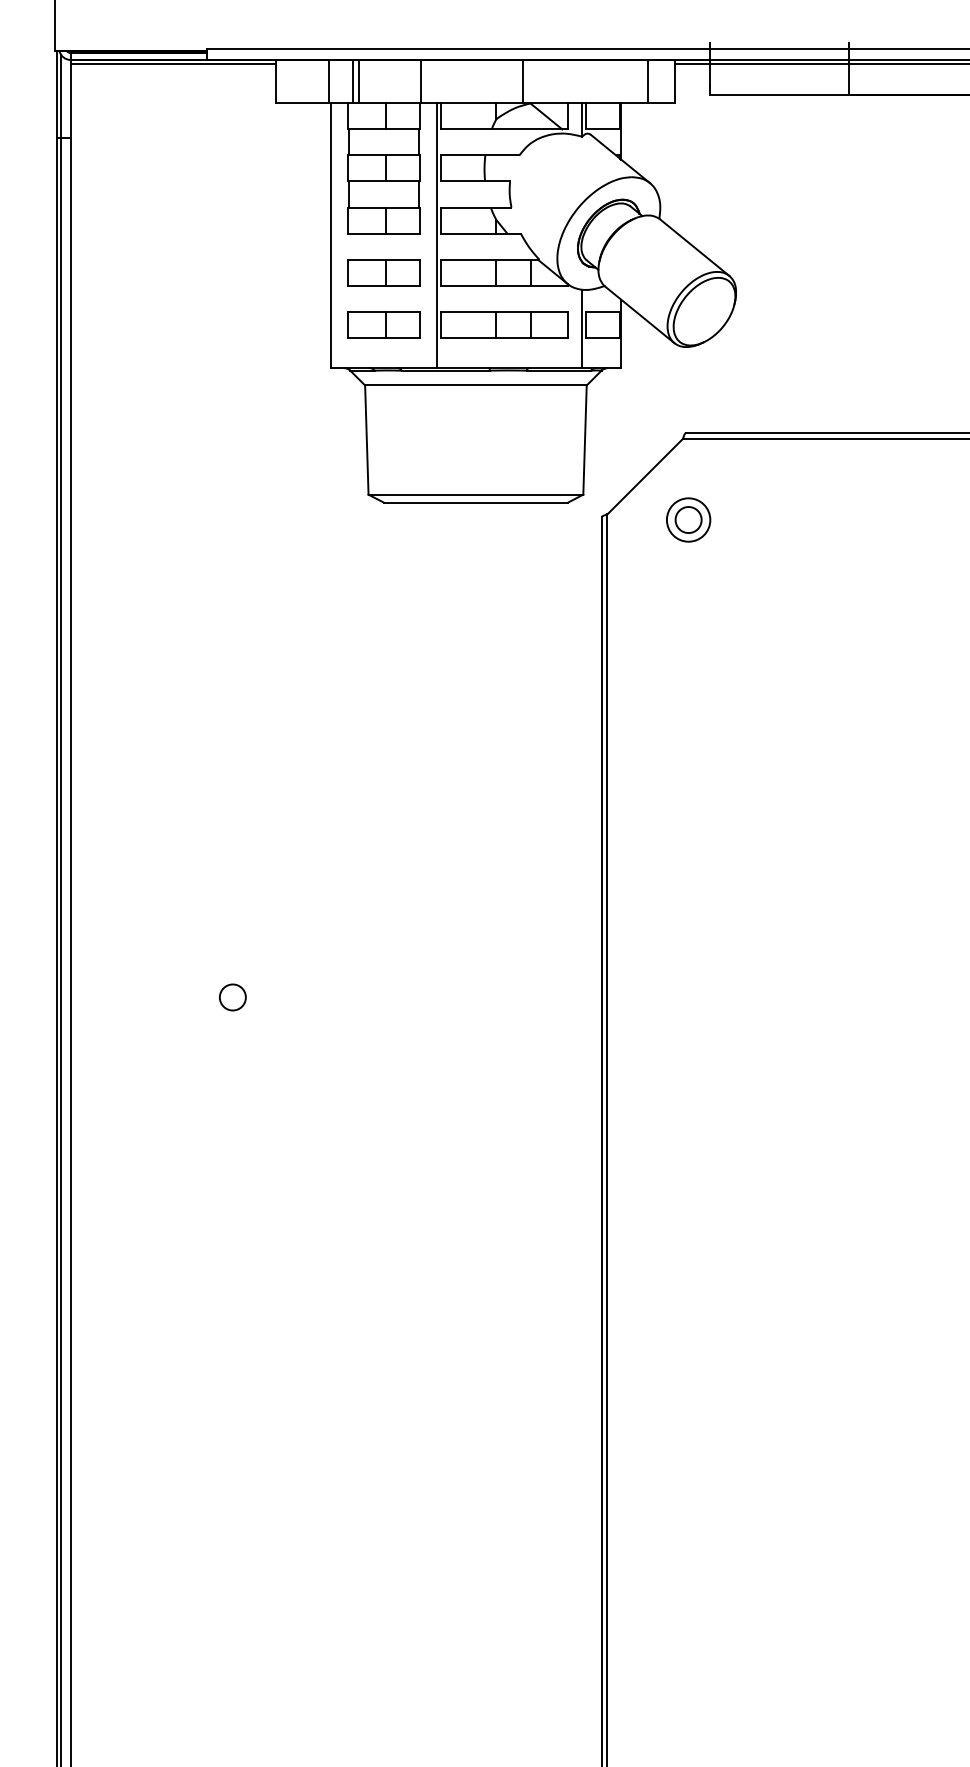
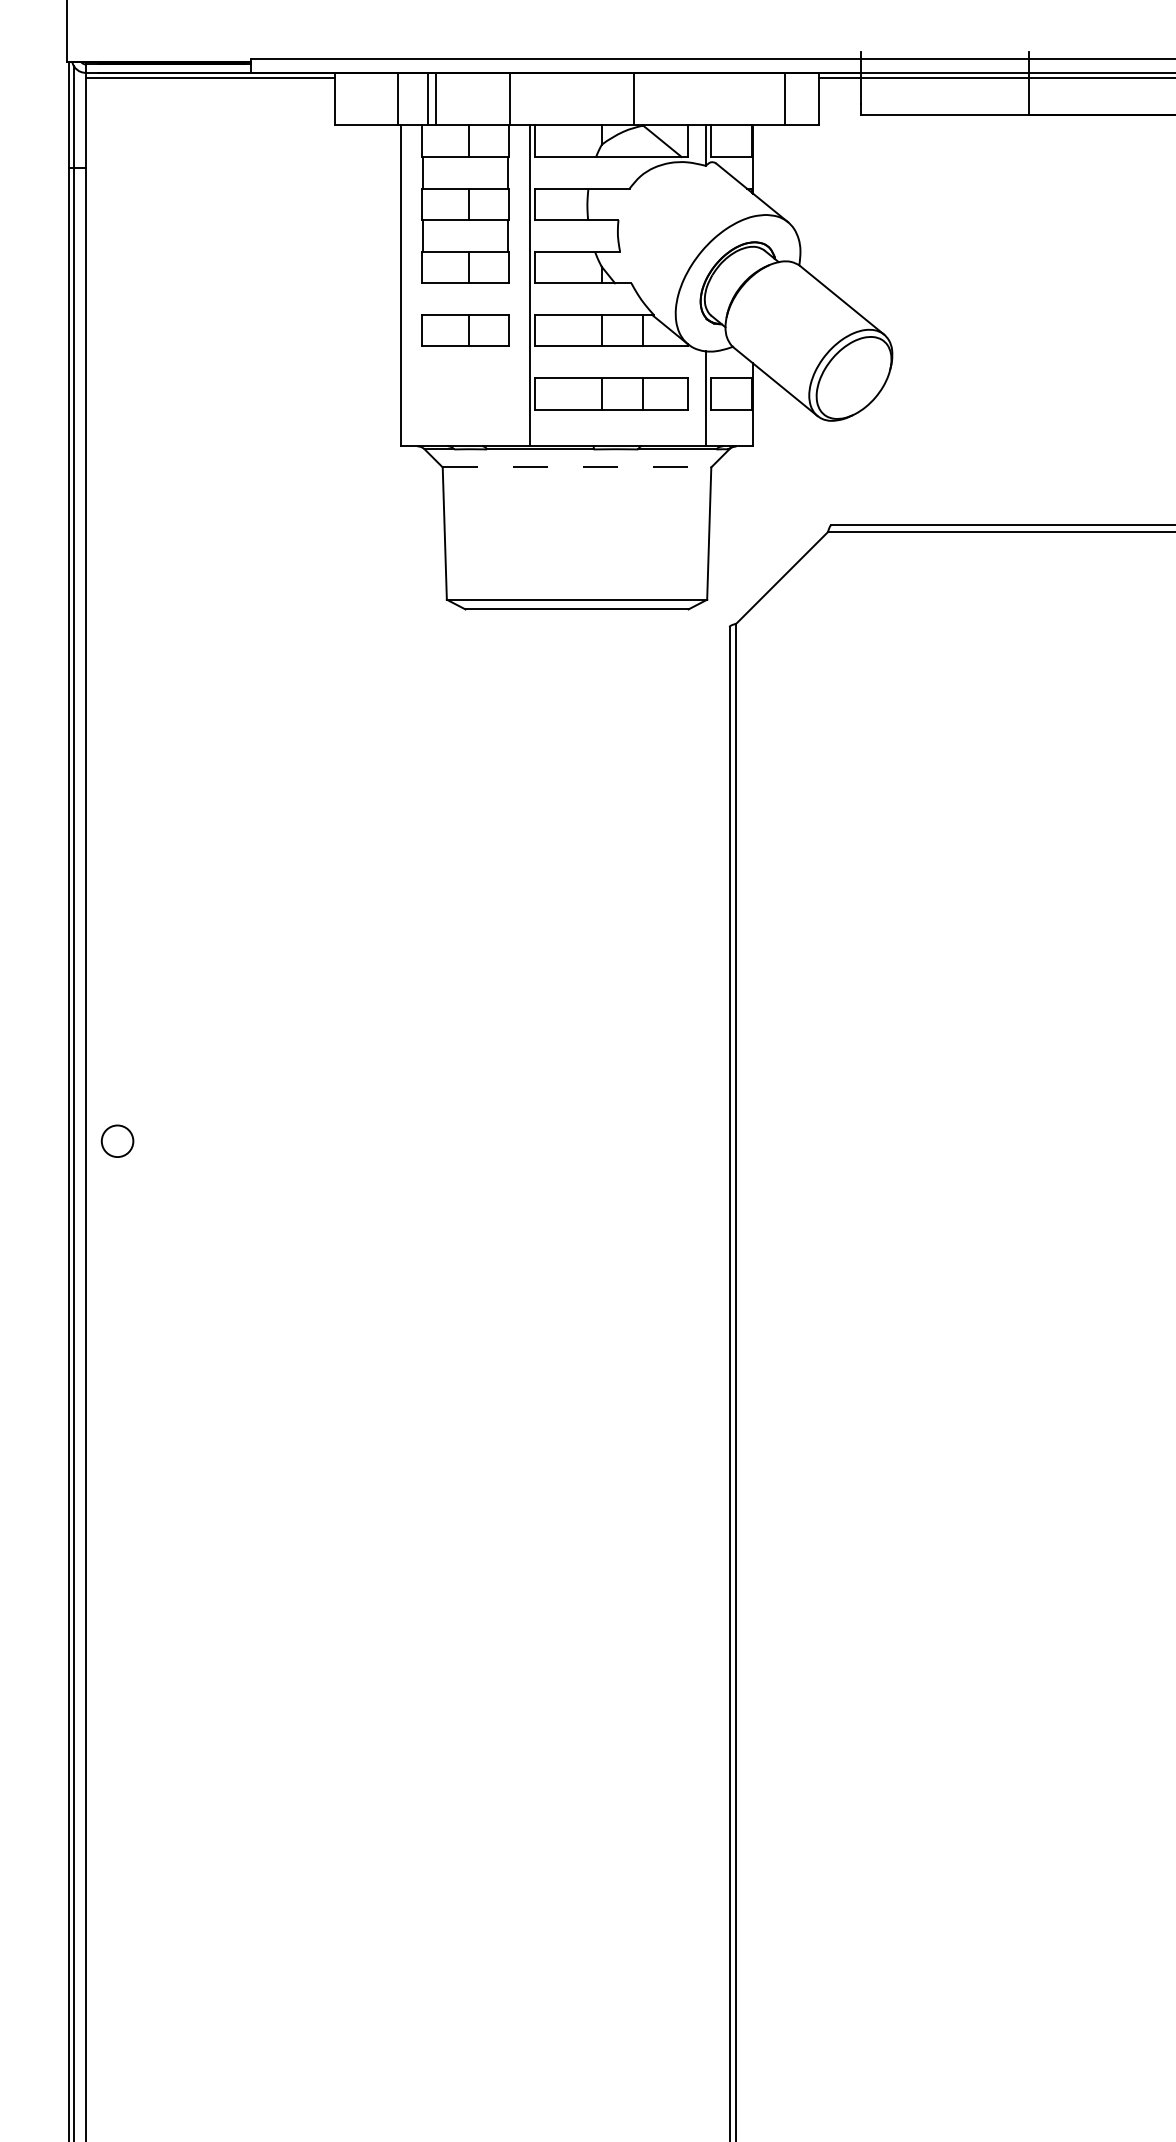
part: (383, 324) -> (464, 393), removed
line: (475, 385) -> (576, 467), solid -> dashed
part: (688, 519) -> (834, 629), removed
circle: (232, 997) -> (117, 1141), moved

